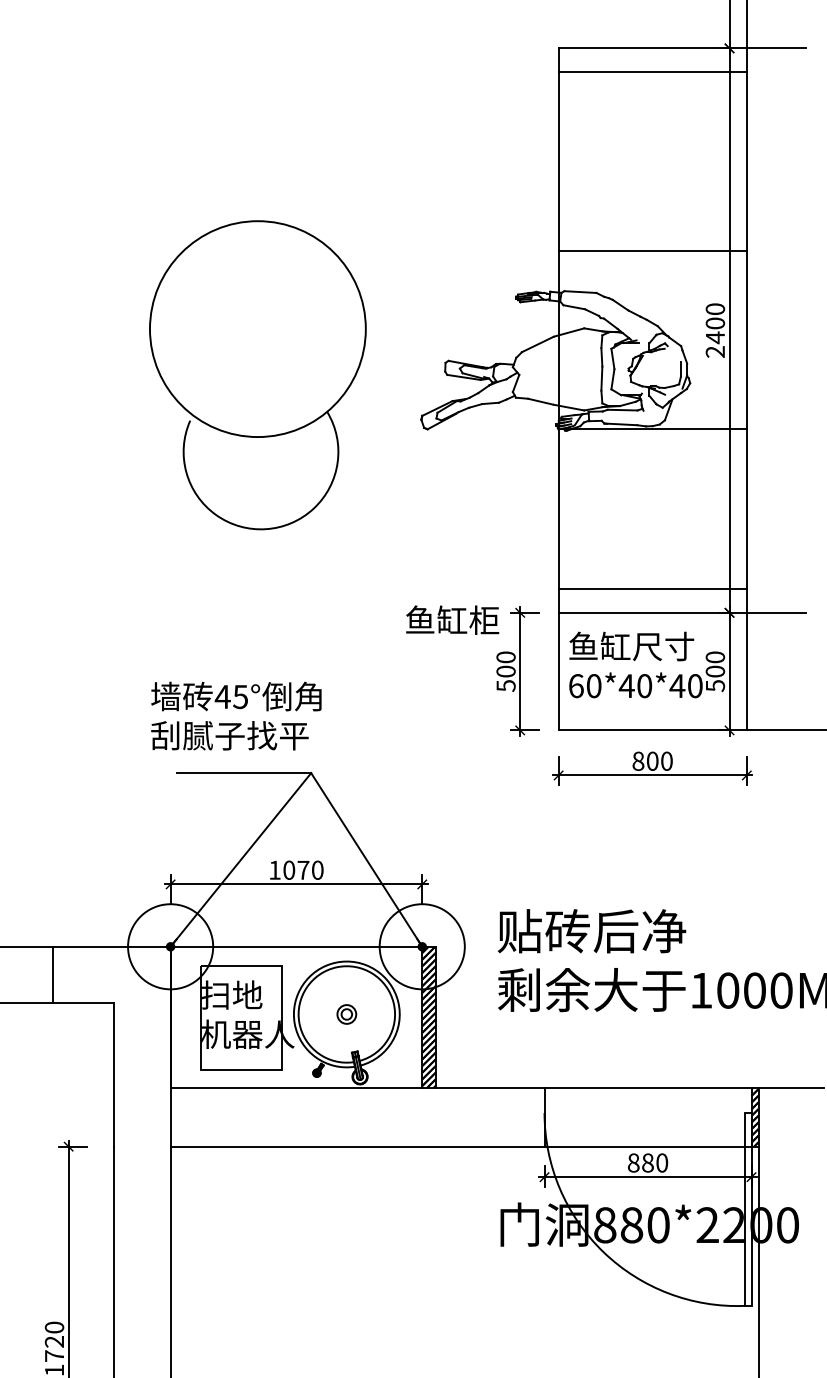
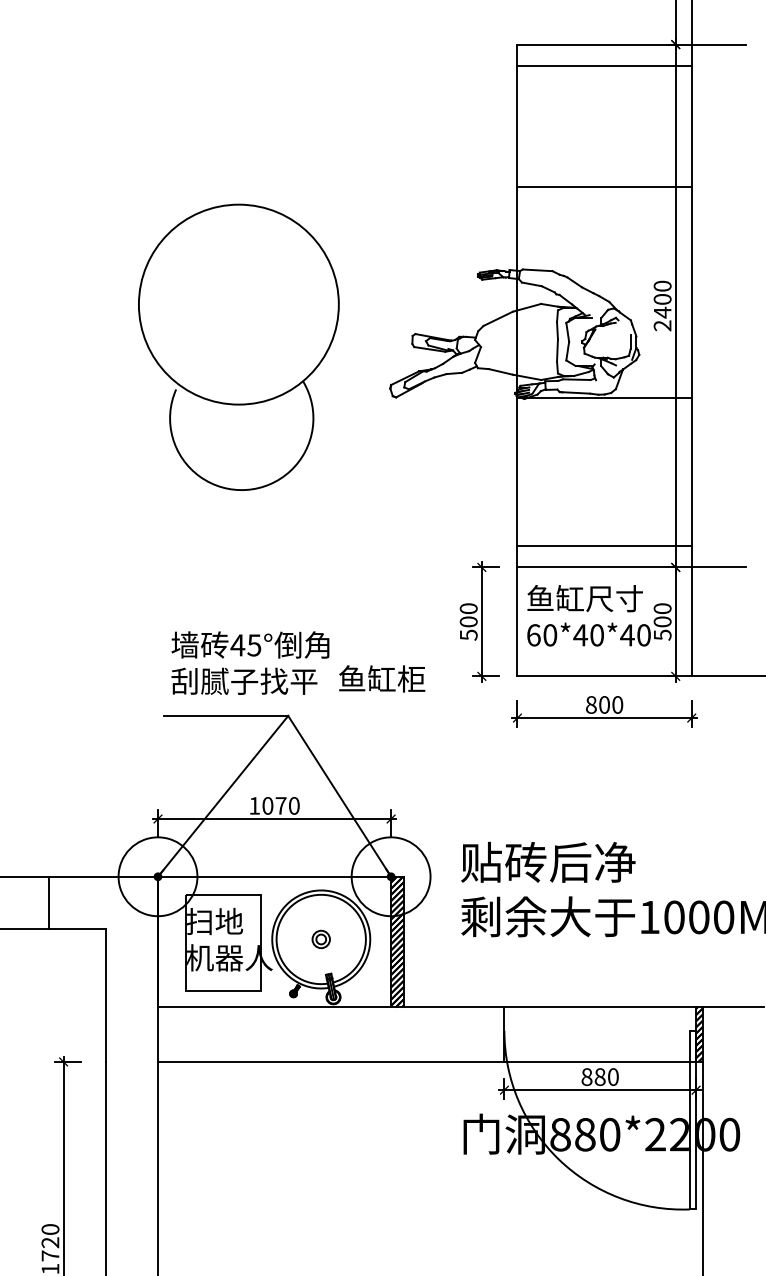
line: (652, 250) -> (604, 187), moved
text: (452, 619) -> (382, 678), moved
text: (236, 715) -> (250, 662), moved

